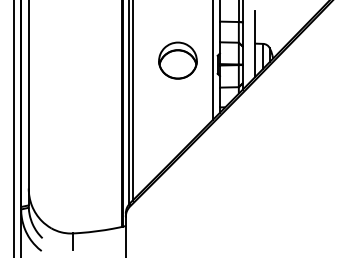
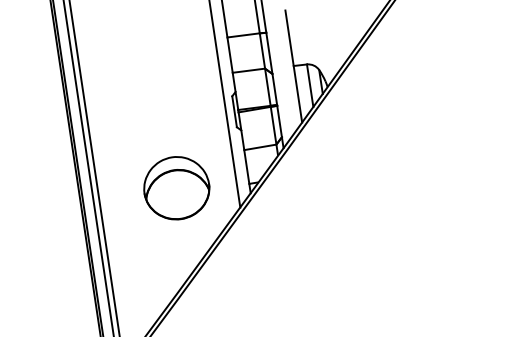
part: (177, 60) -> (175, 188), moved

